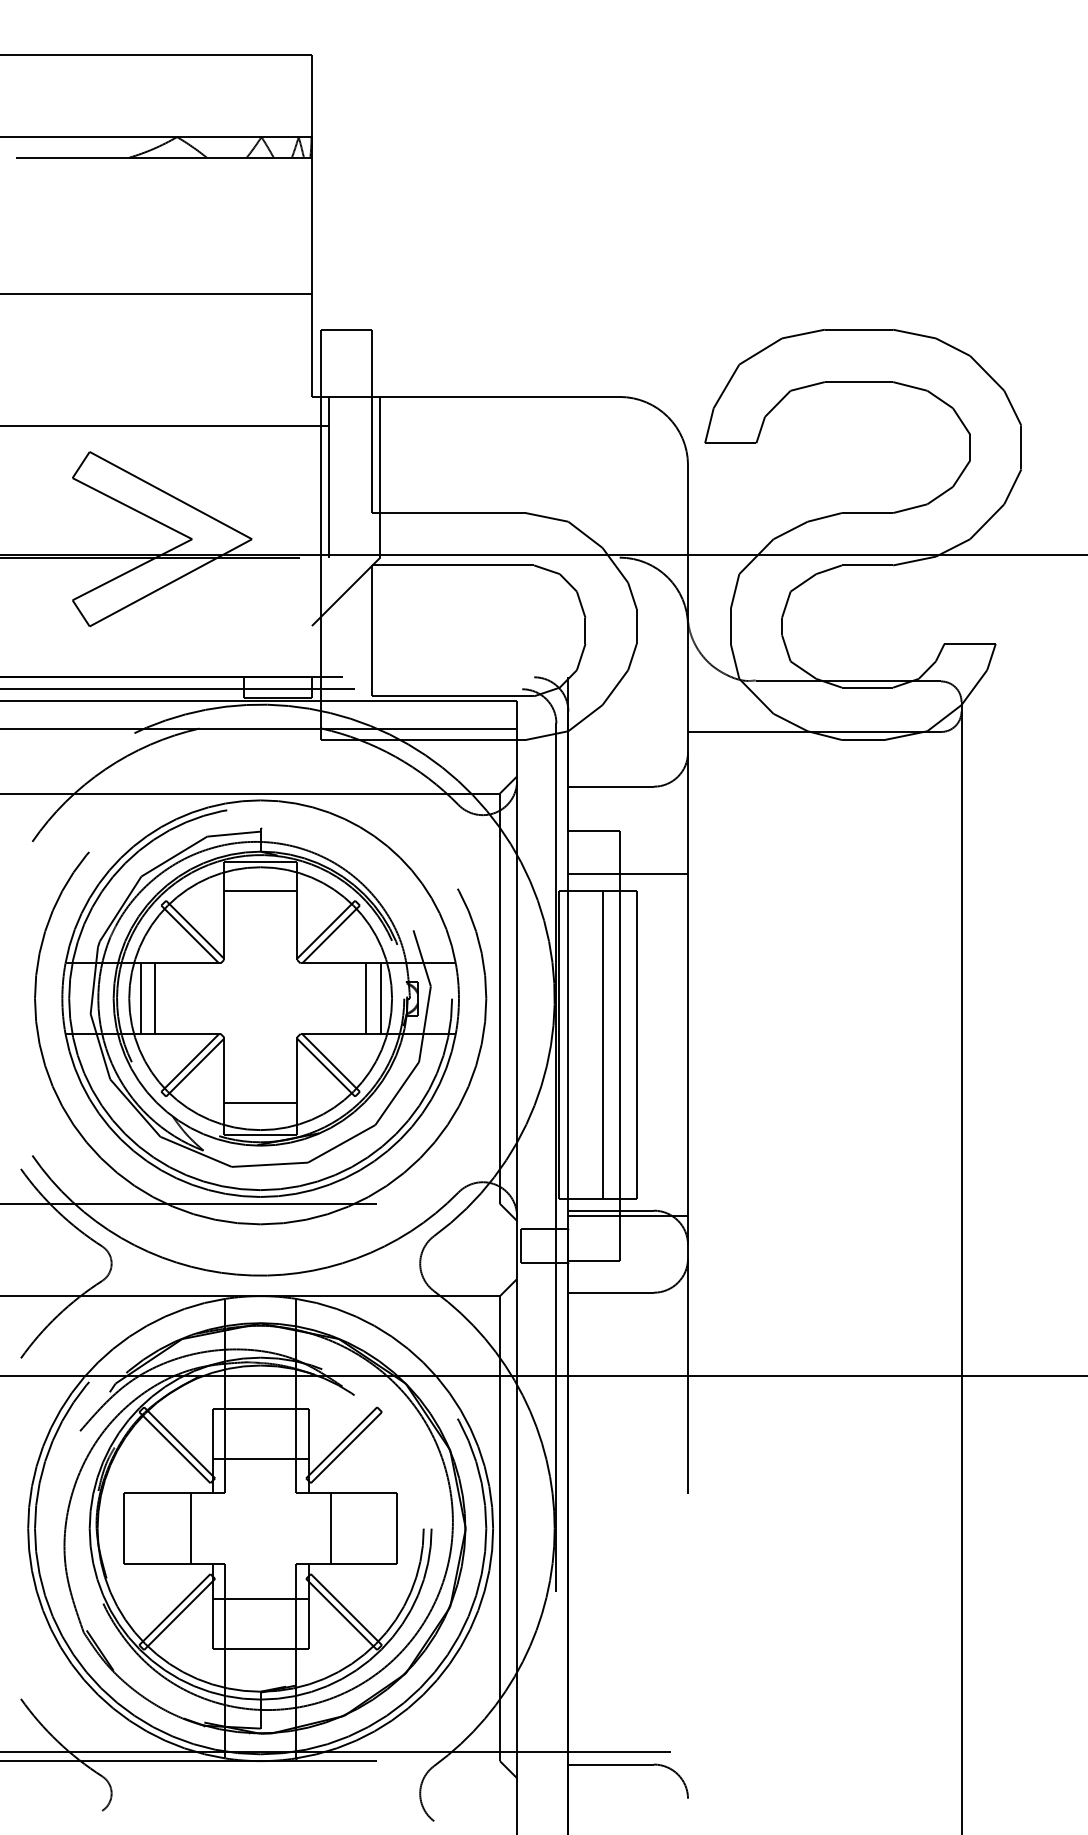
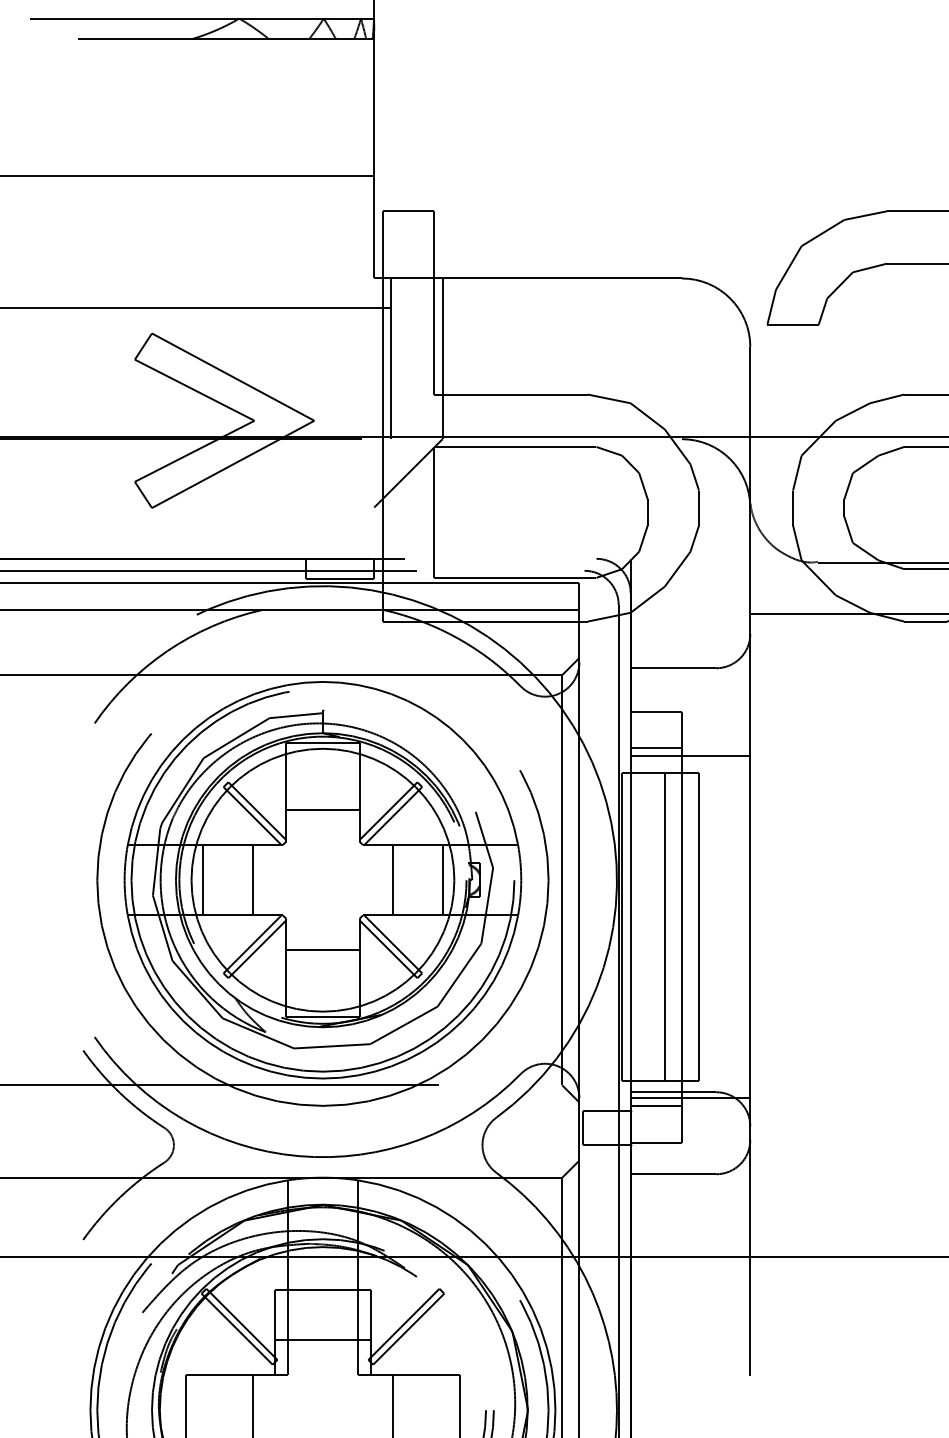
line: (593, 866) -> (655, 748), added
line: (260, 890) -> (322, 810), moved
line: (154, 998) -> (252, 880), moved
line: (365, 998) -> (392, 880), moved
line: (260, 1102) -> (322, 950), moved
line: (593, 1224) -> (655, 1106), added

